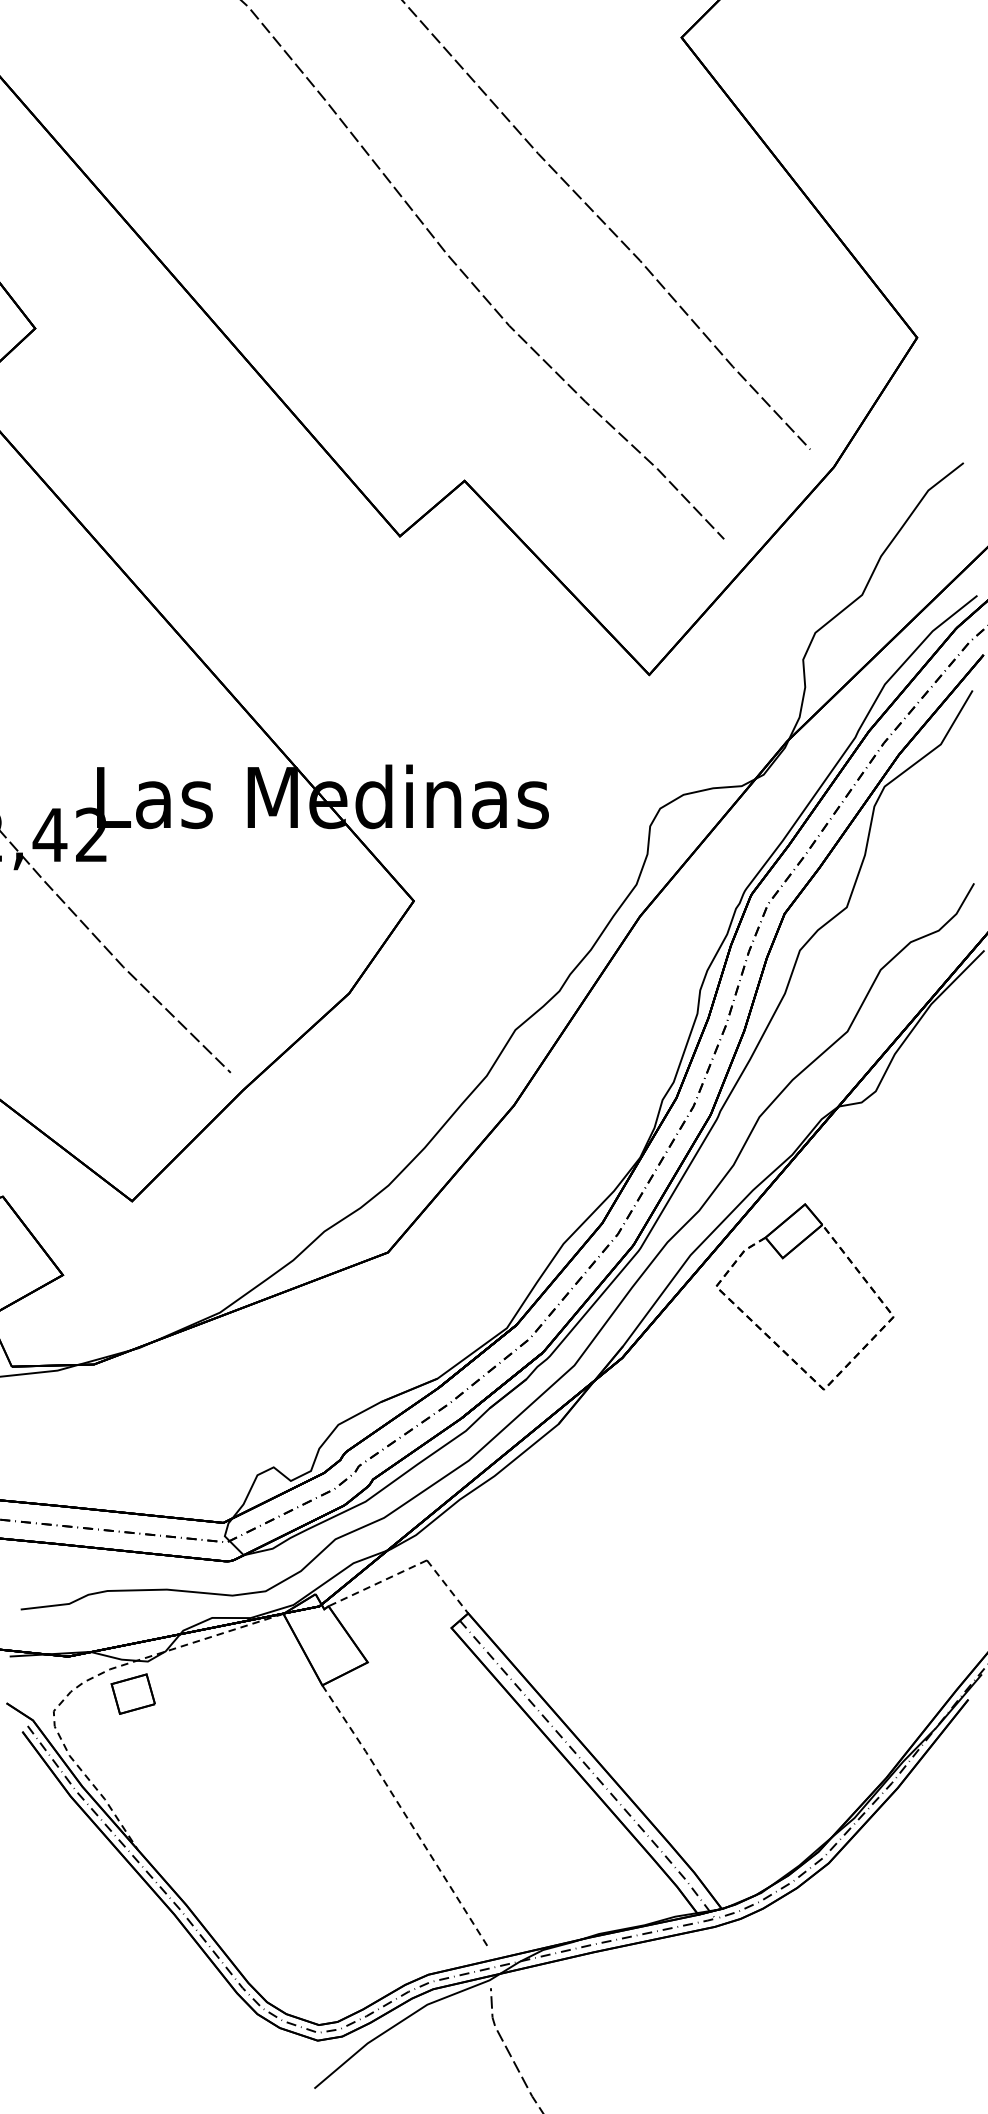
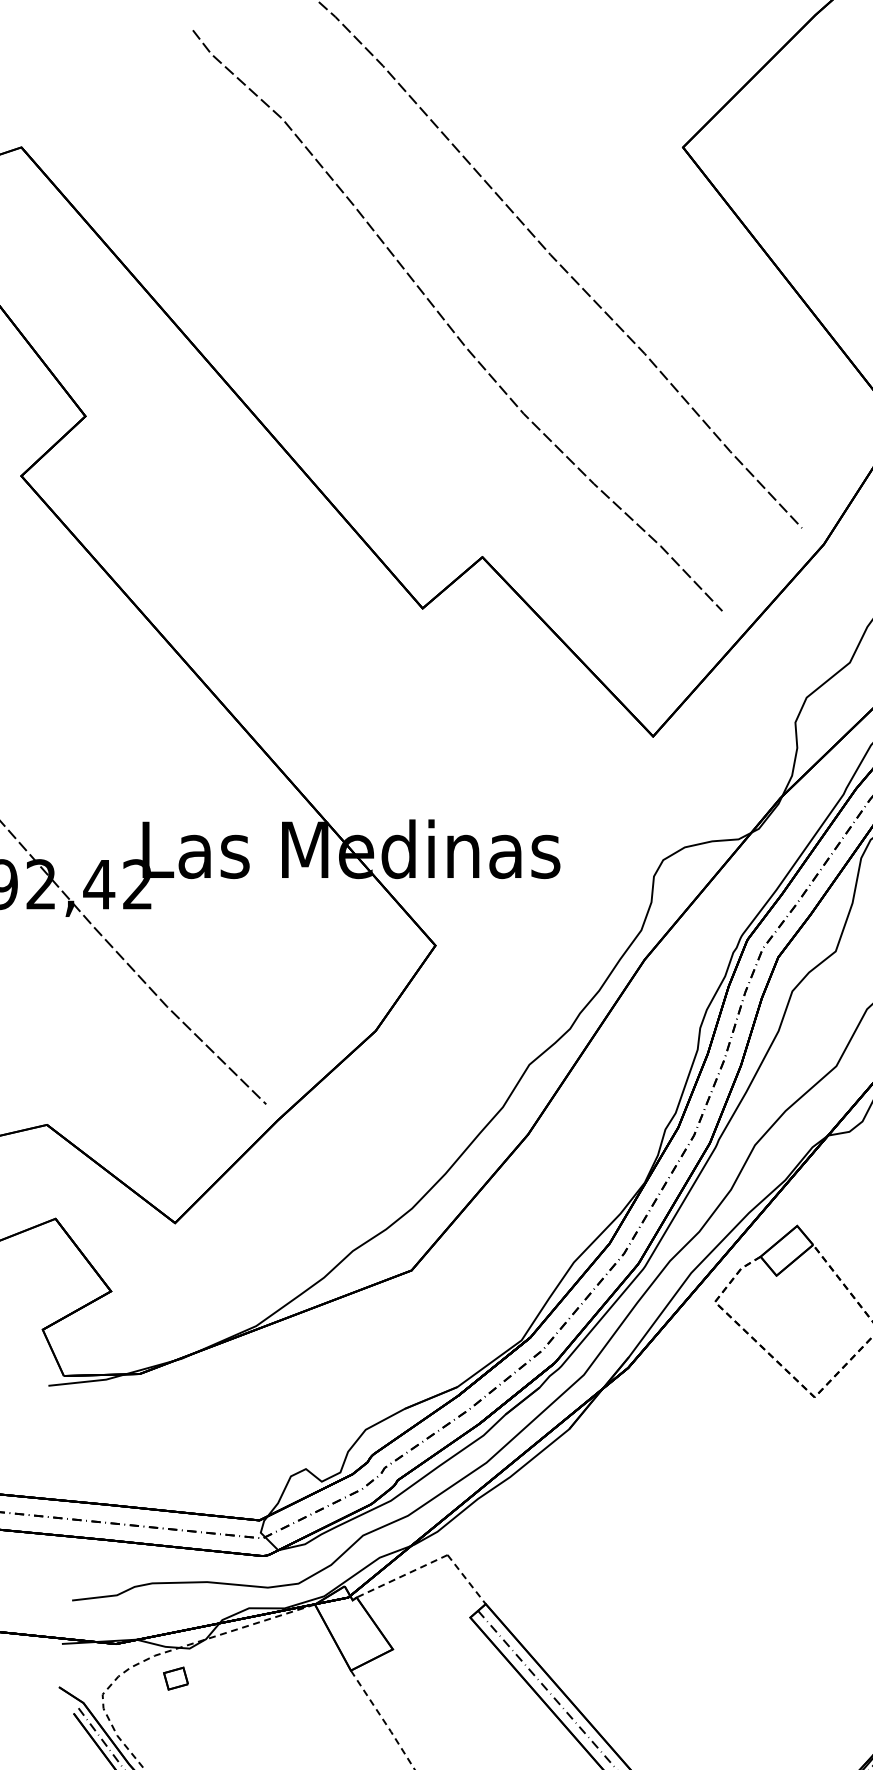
part: (132, 1693) -> (175, 1678), size x0.6

